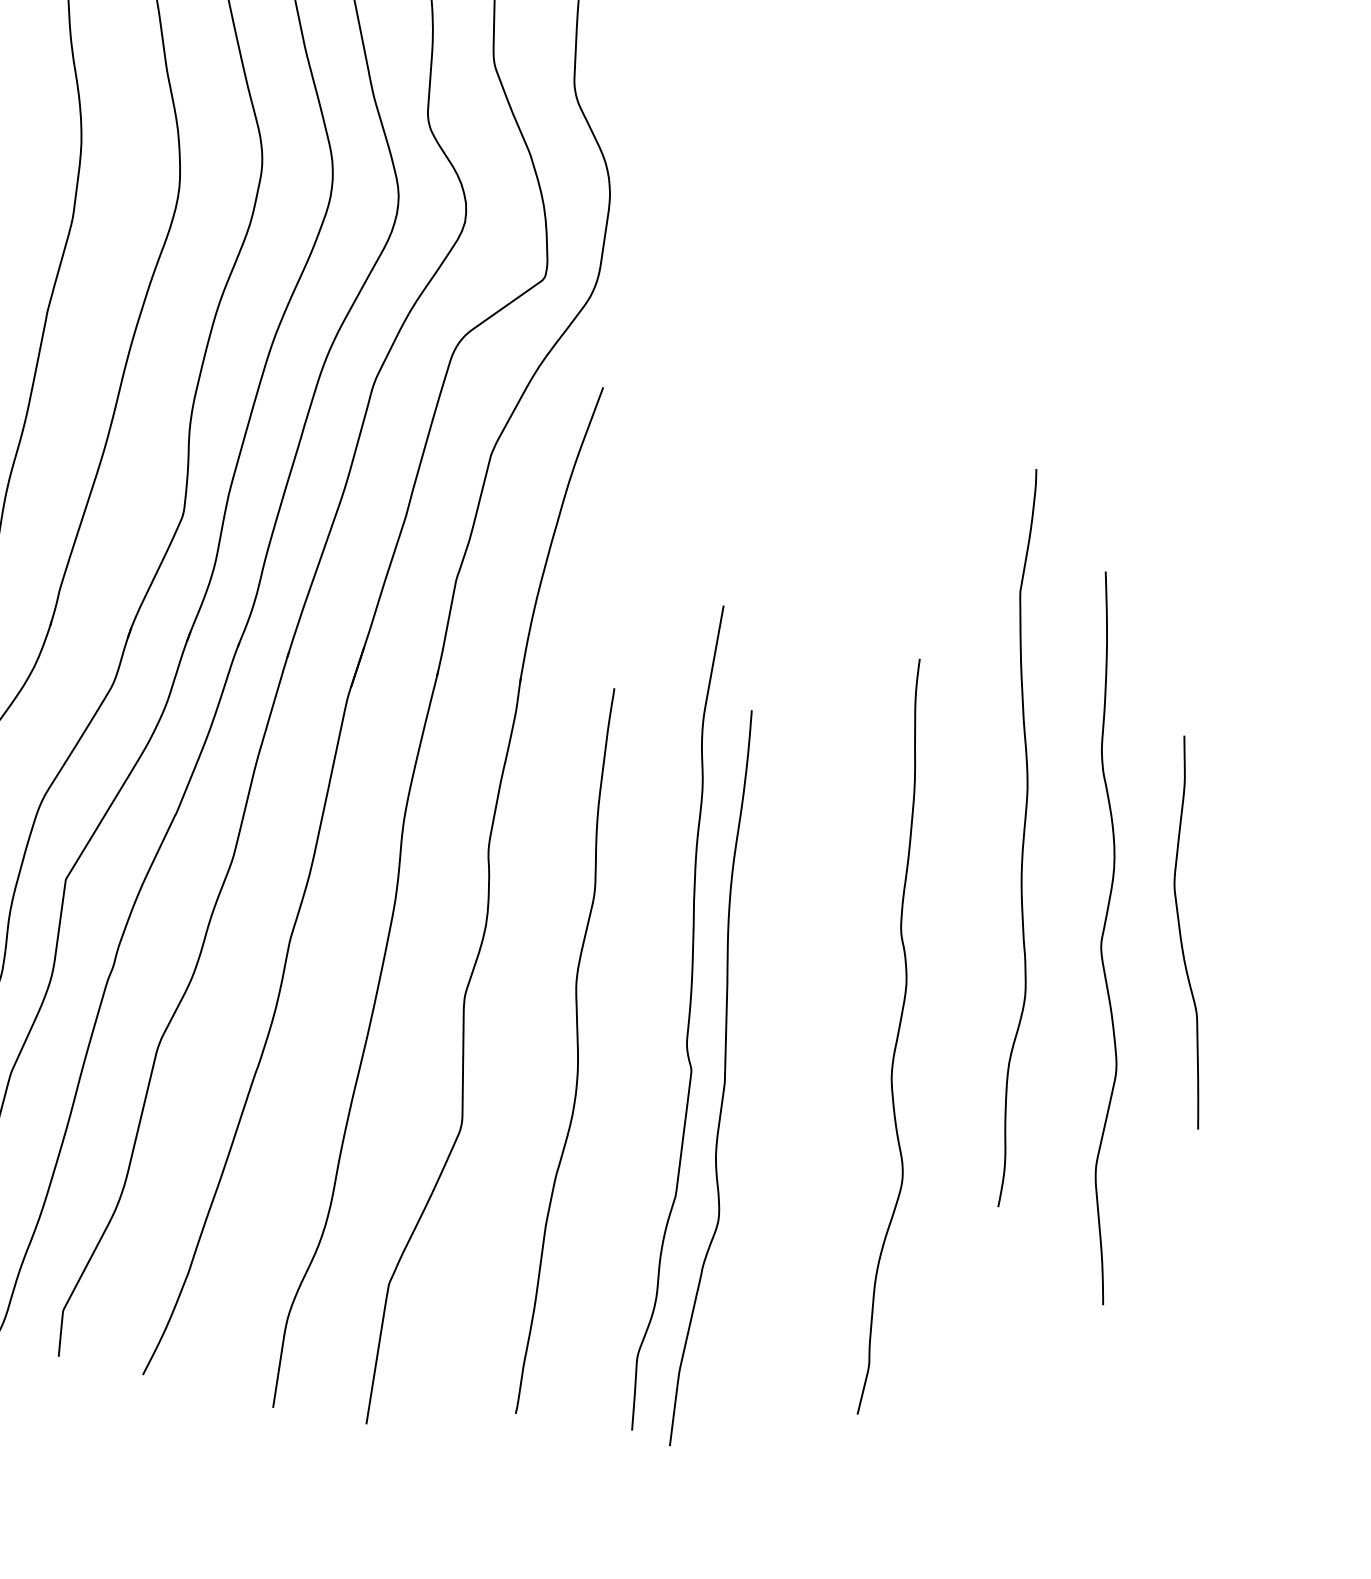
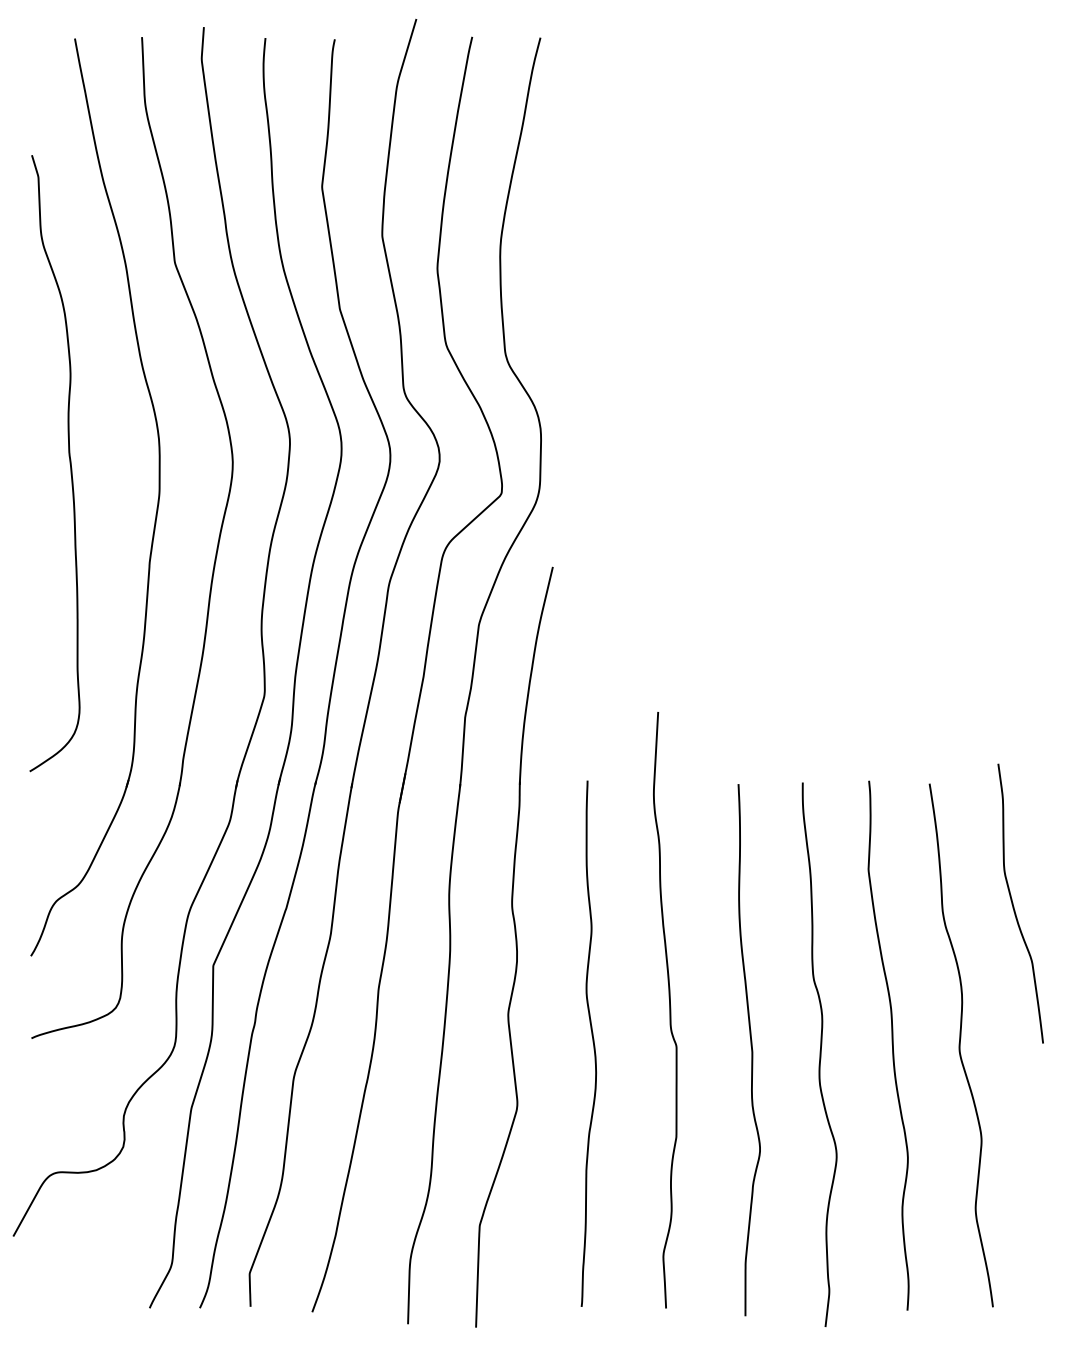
curve: (1021, 837) -> (891, 1044), moved
curve: (1103, 938) -> (960, 1045), moved
curve: (896, 1037) -> (819, 1054), moved
curve: (723, 1080) -> (751, 1050), moved

